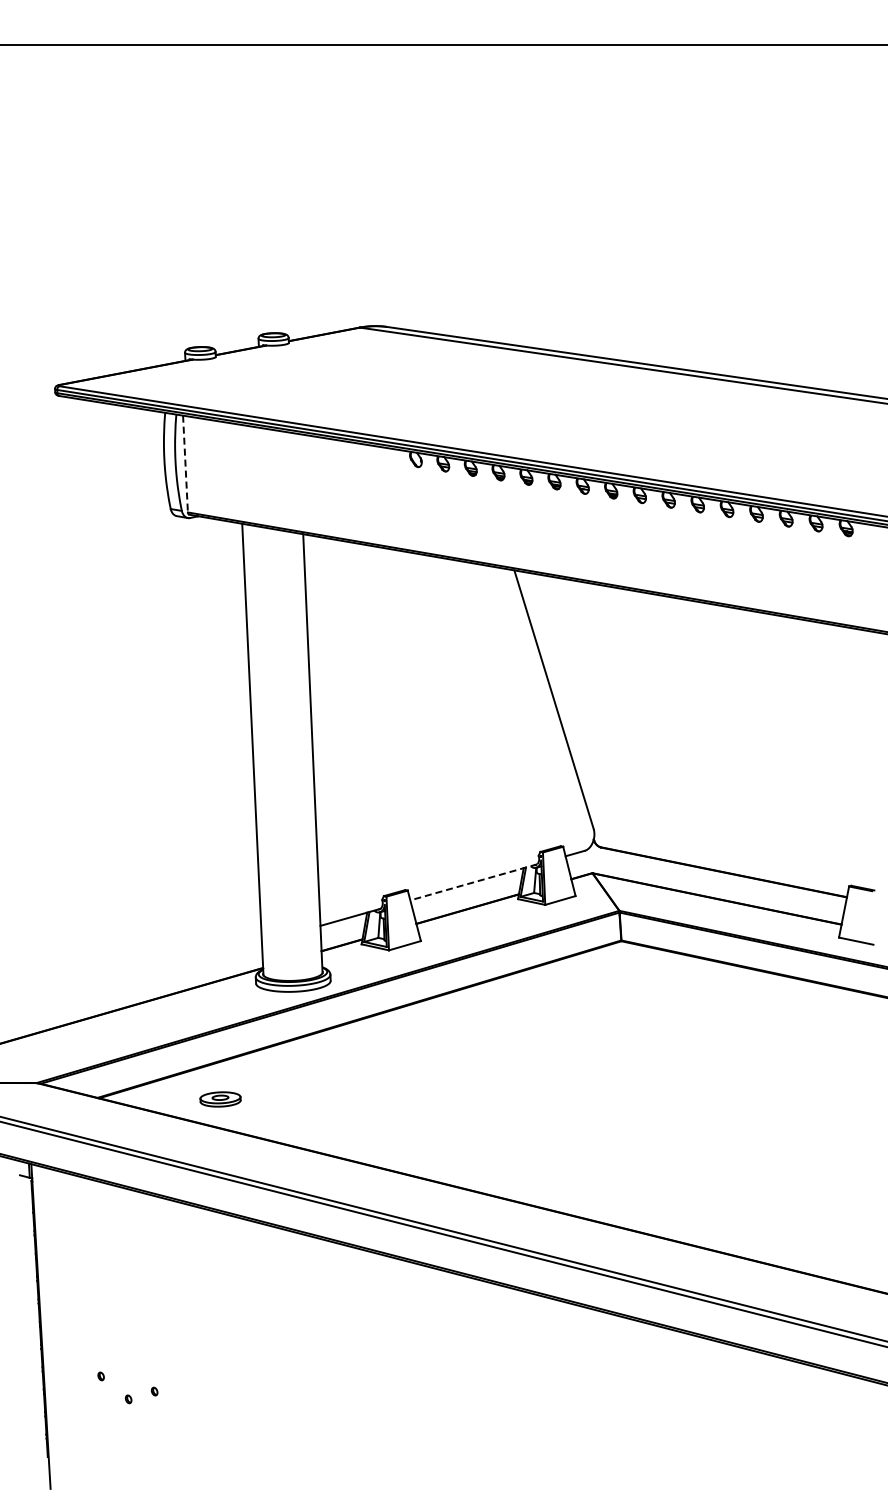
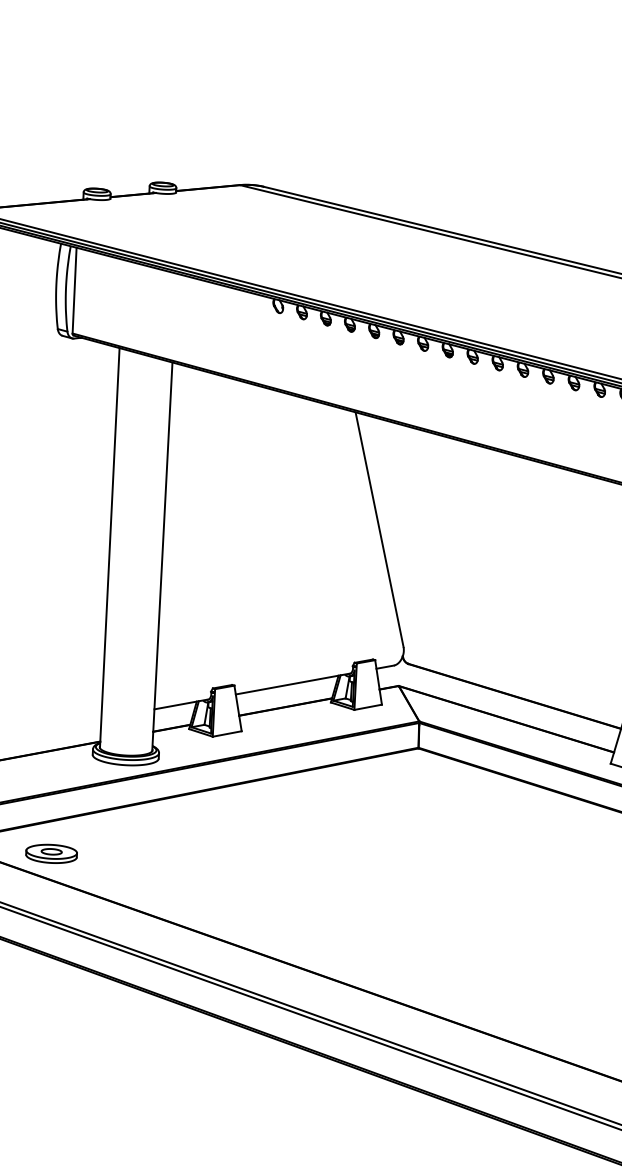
line: (185, 464) -> (74, 291), dashed -> solid
line: (473, 882) -> (293, 684), dashed -> solid
part: (220, 1099) -> (51, 853), size x1.43

